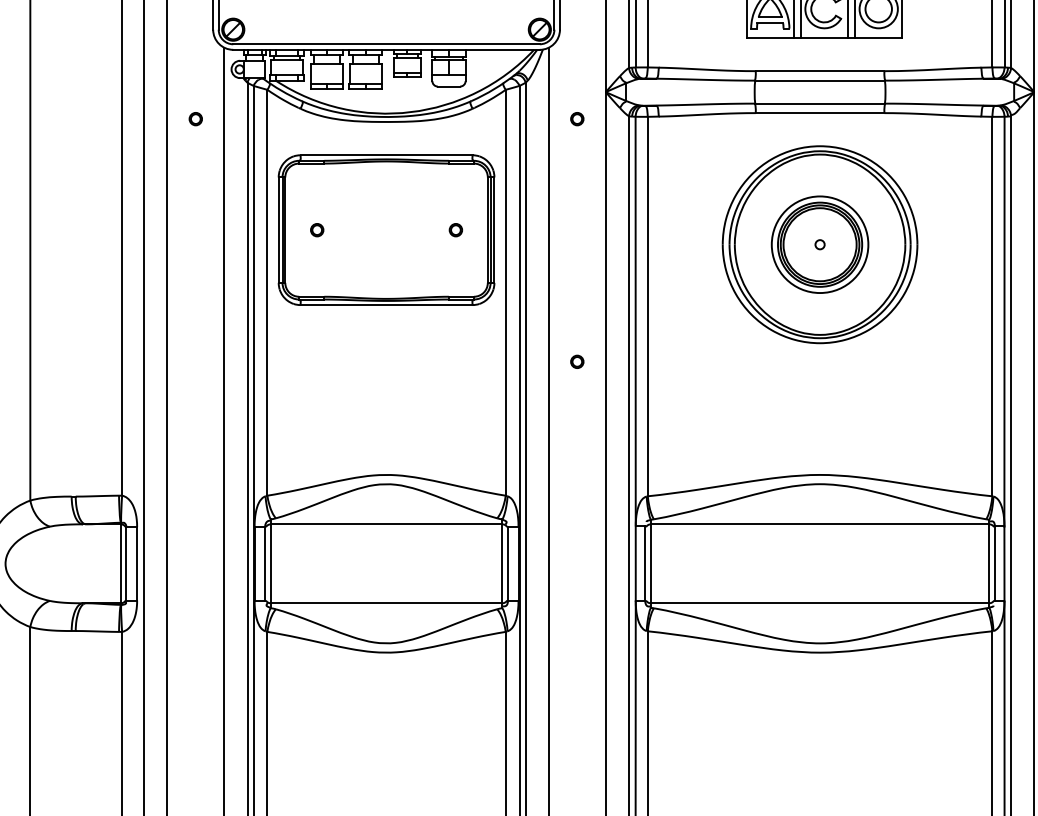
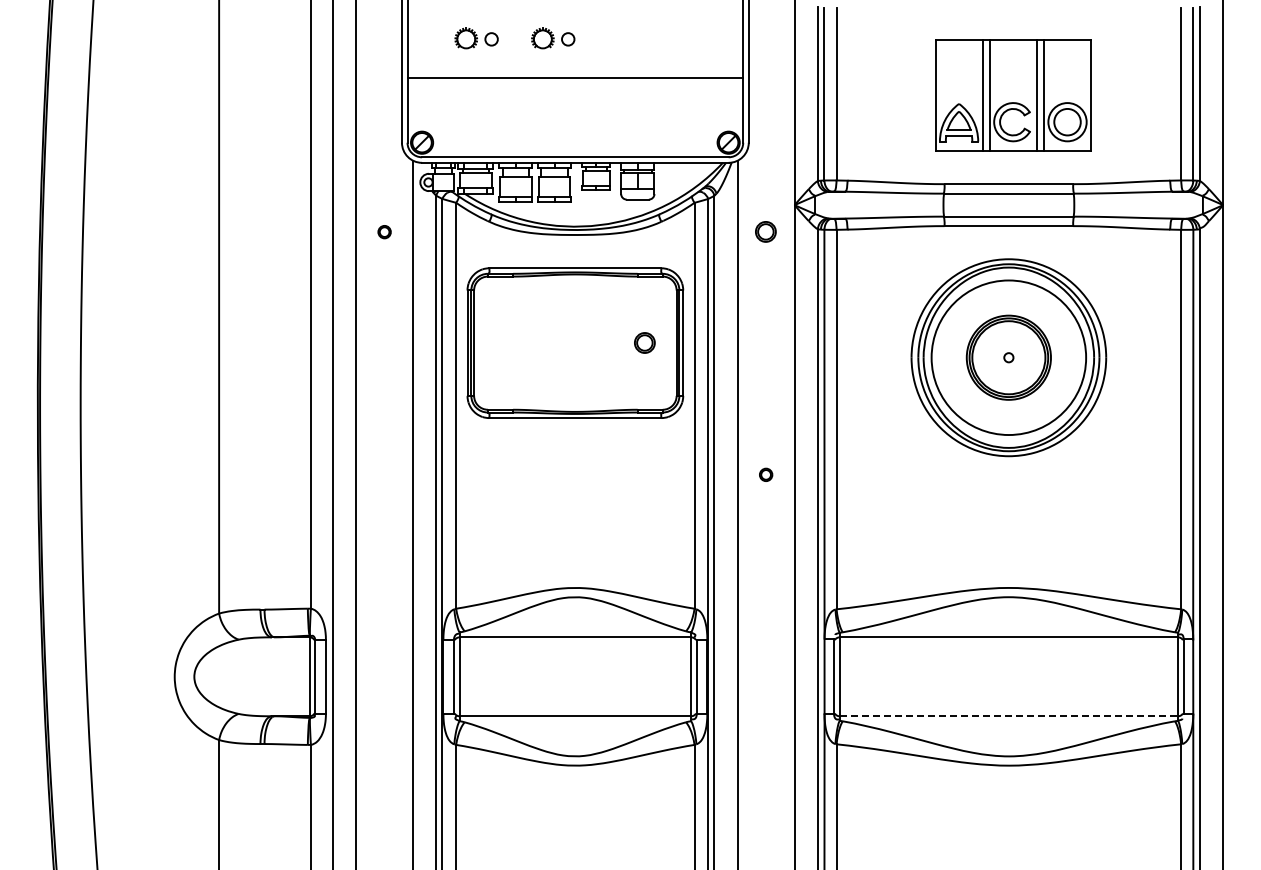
part: (577, 119) -> (766, 232), size x1.6
part: (316, 230) -> (505, 343), removed
part: (455, 230) -> (644, 343), size x1.6
circle: (819, 244) -> (1008, 357), size x1.6
line: (820, 603) -> (1009, 716), solid -> dashed

